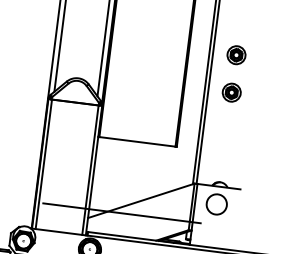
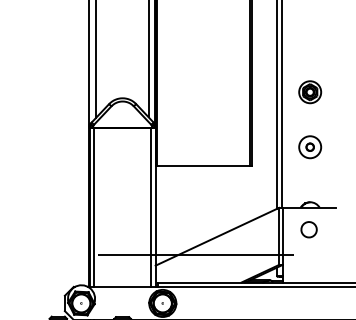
part: (236, 55) -> (310, 46), removed
part: (226, 137) -> (310, 147), added
part: (216, 204) -> (308, 229), size x0.62

